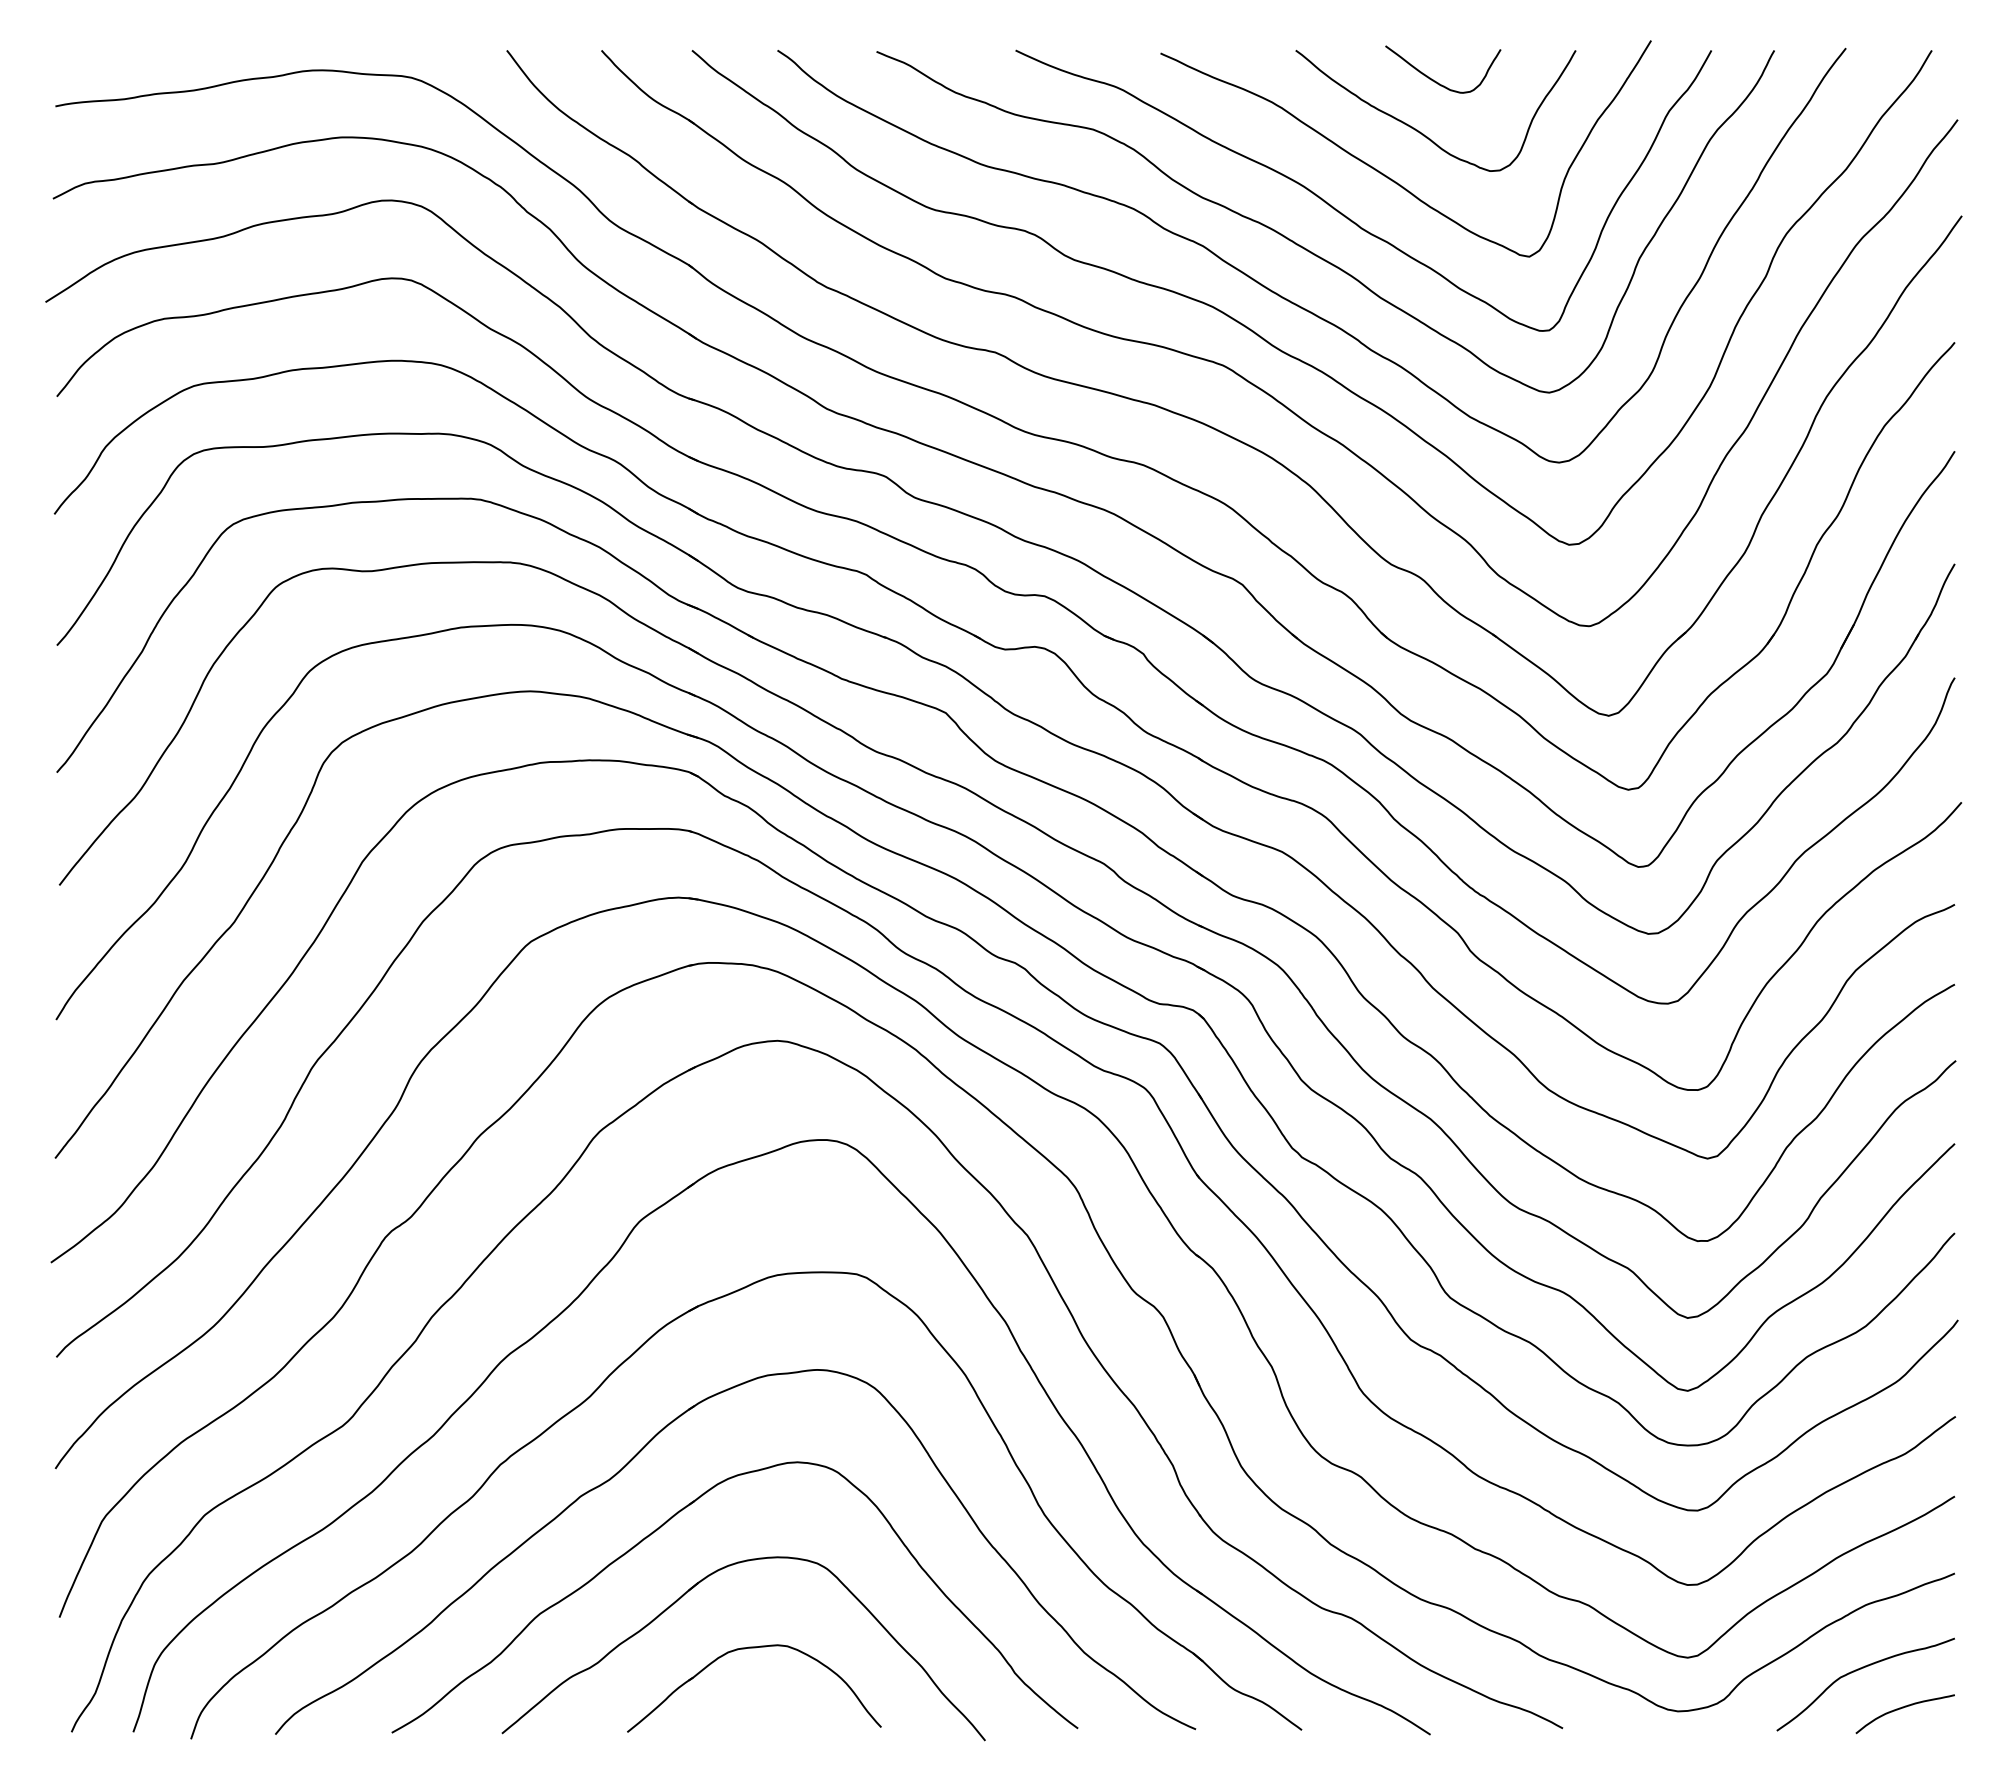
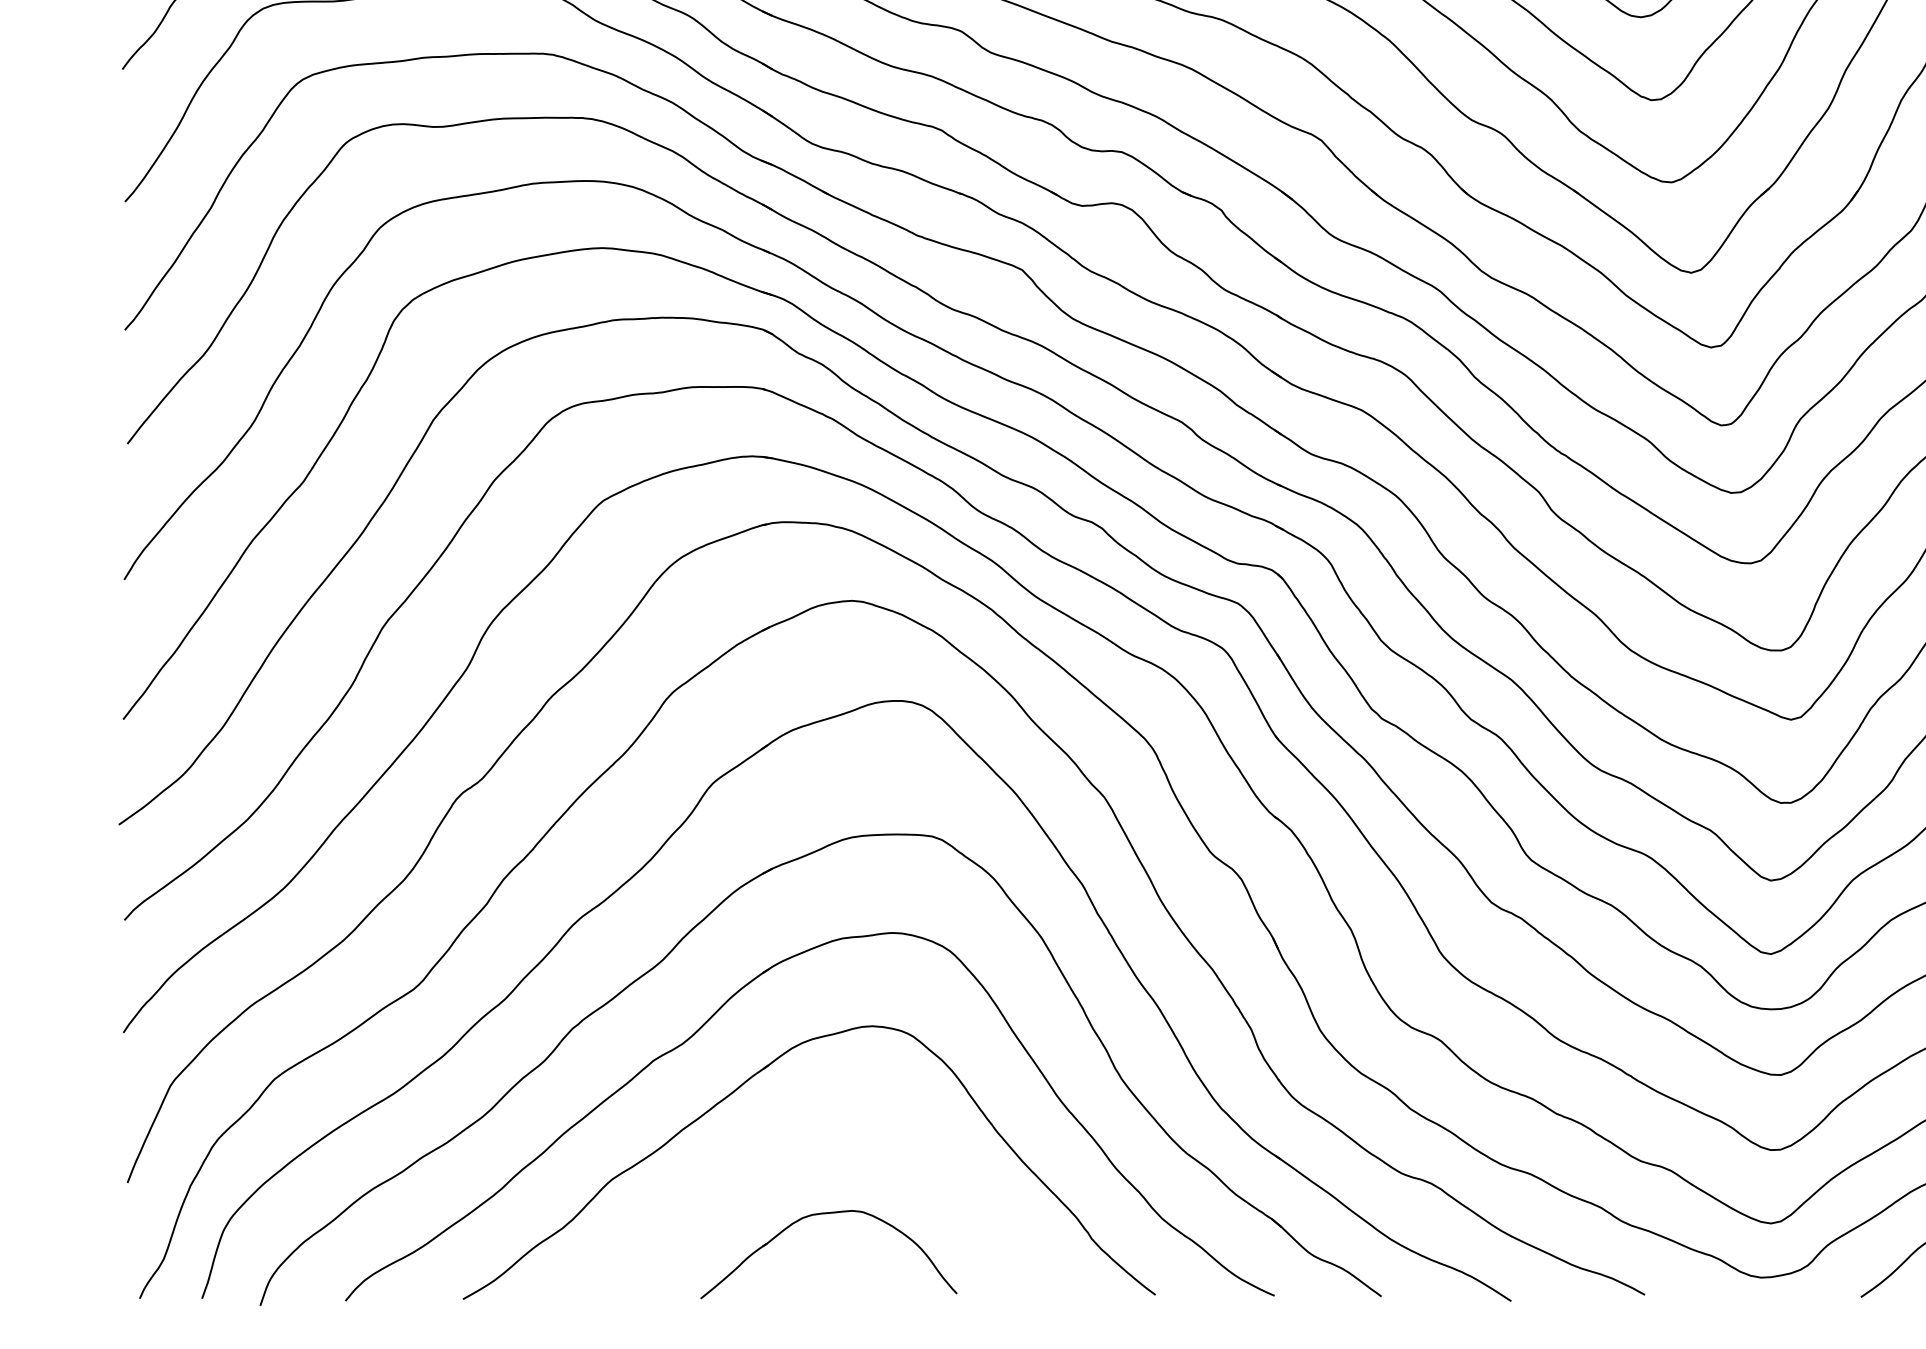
part: (693, 1588) -> (767, 1153), removed

